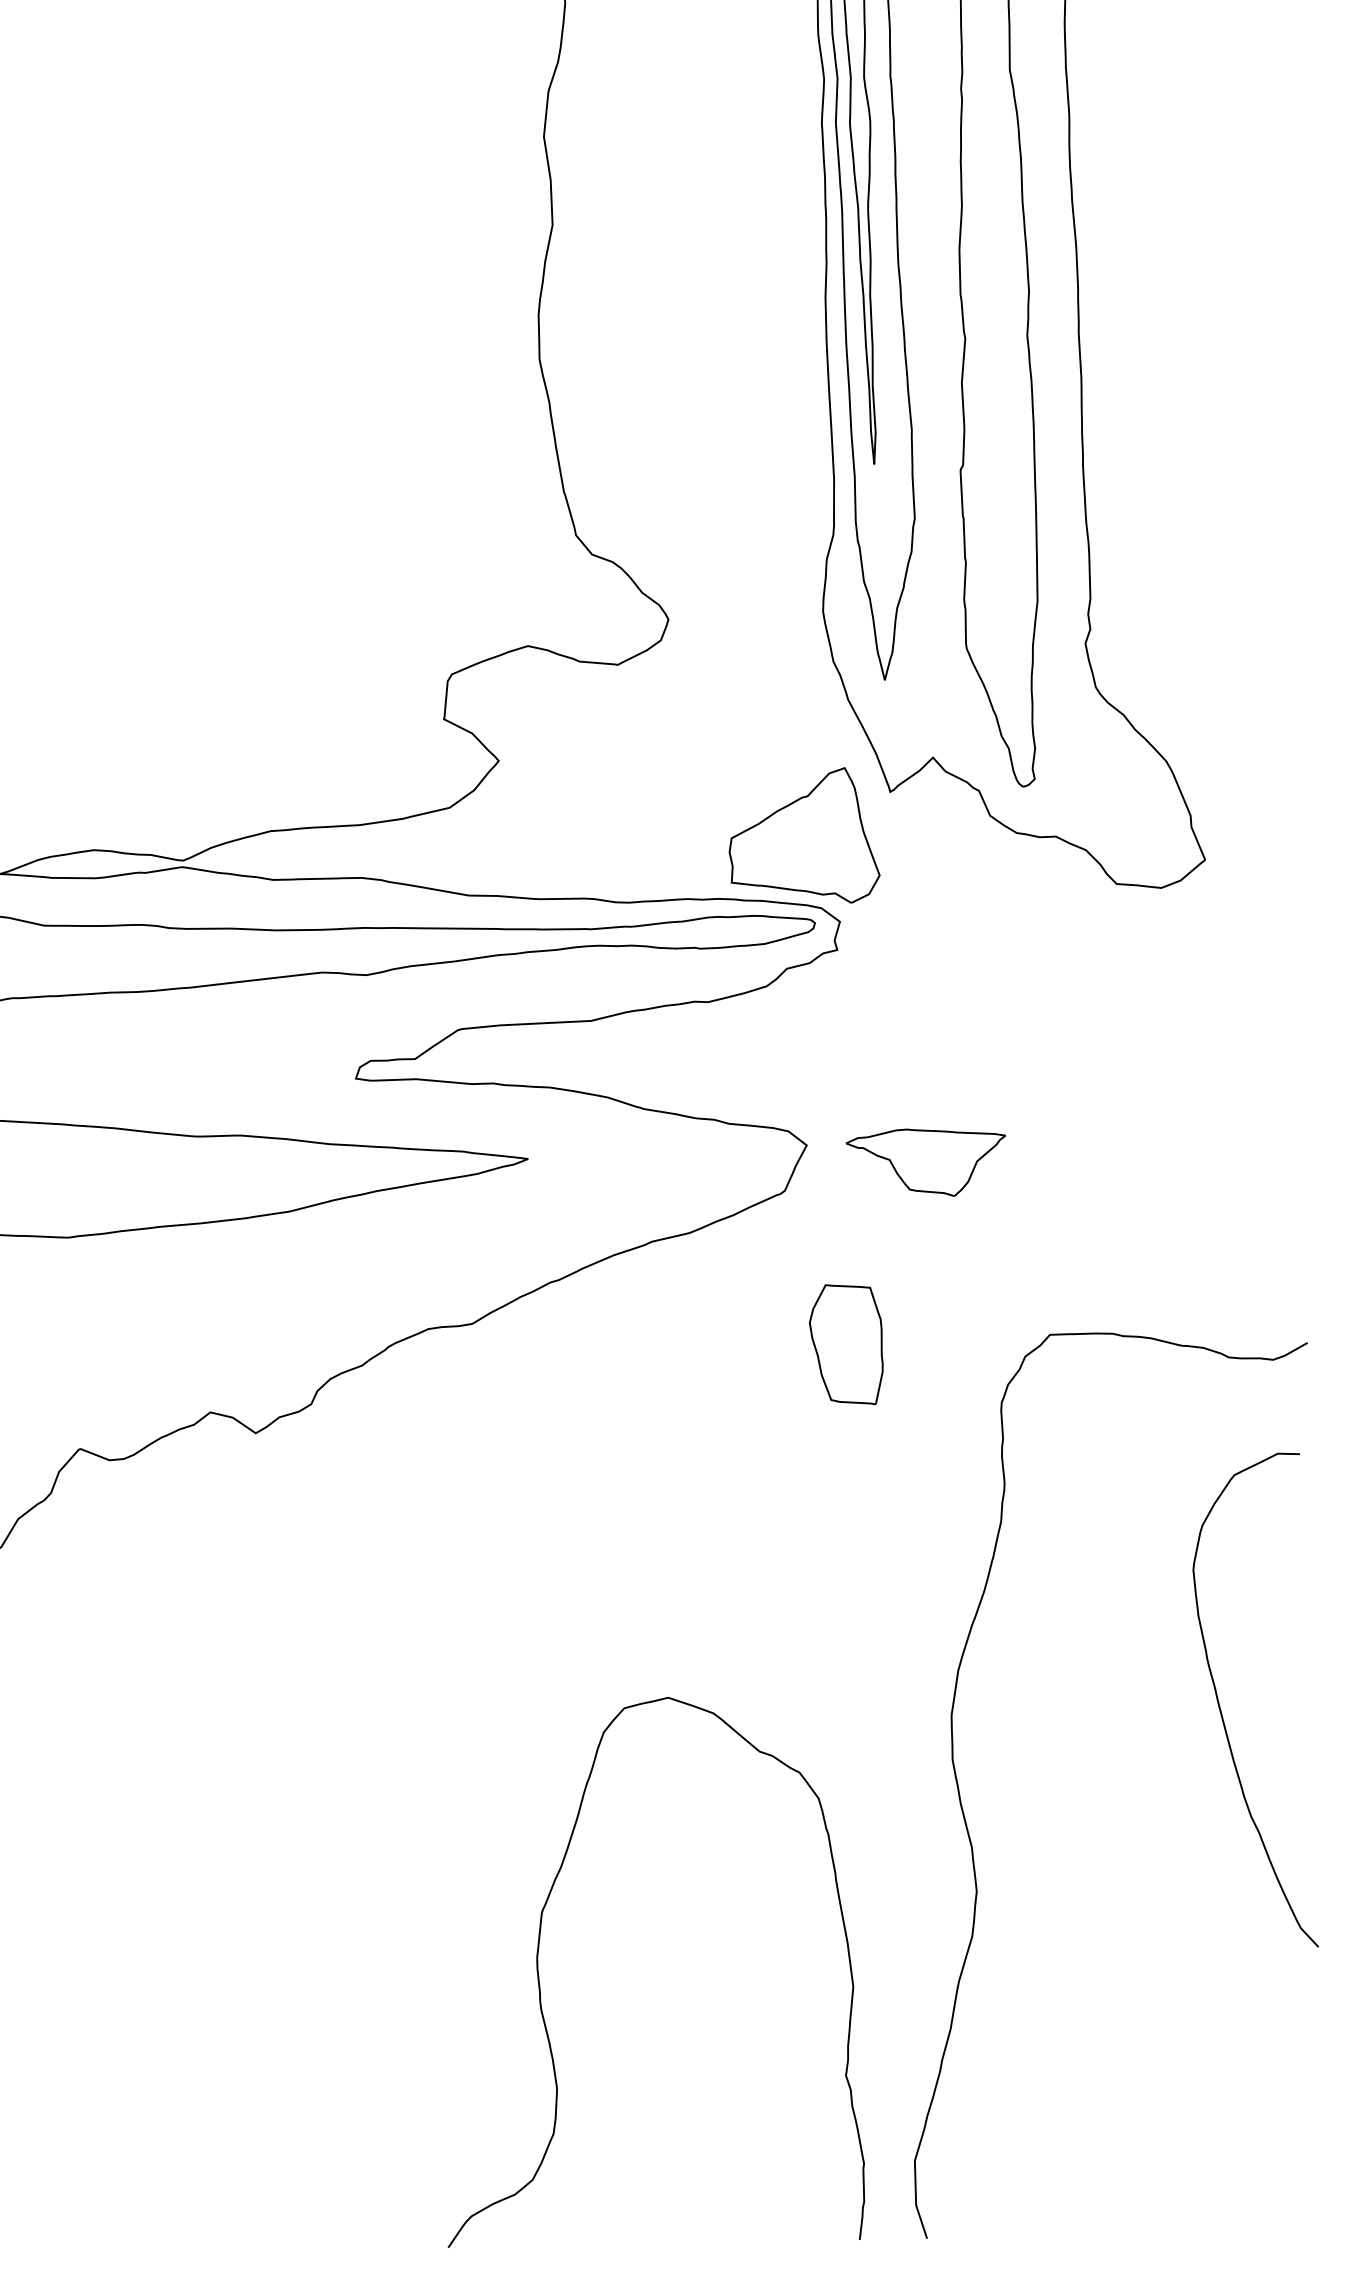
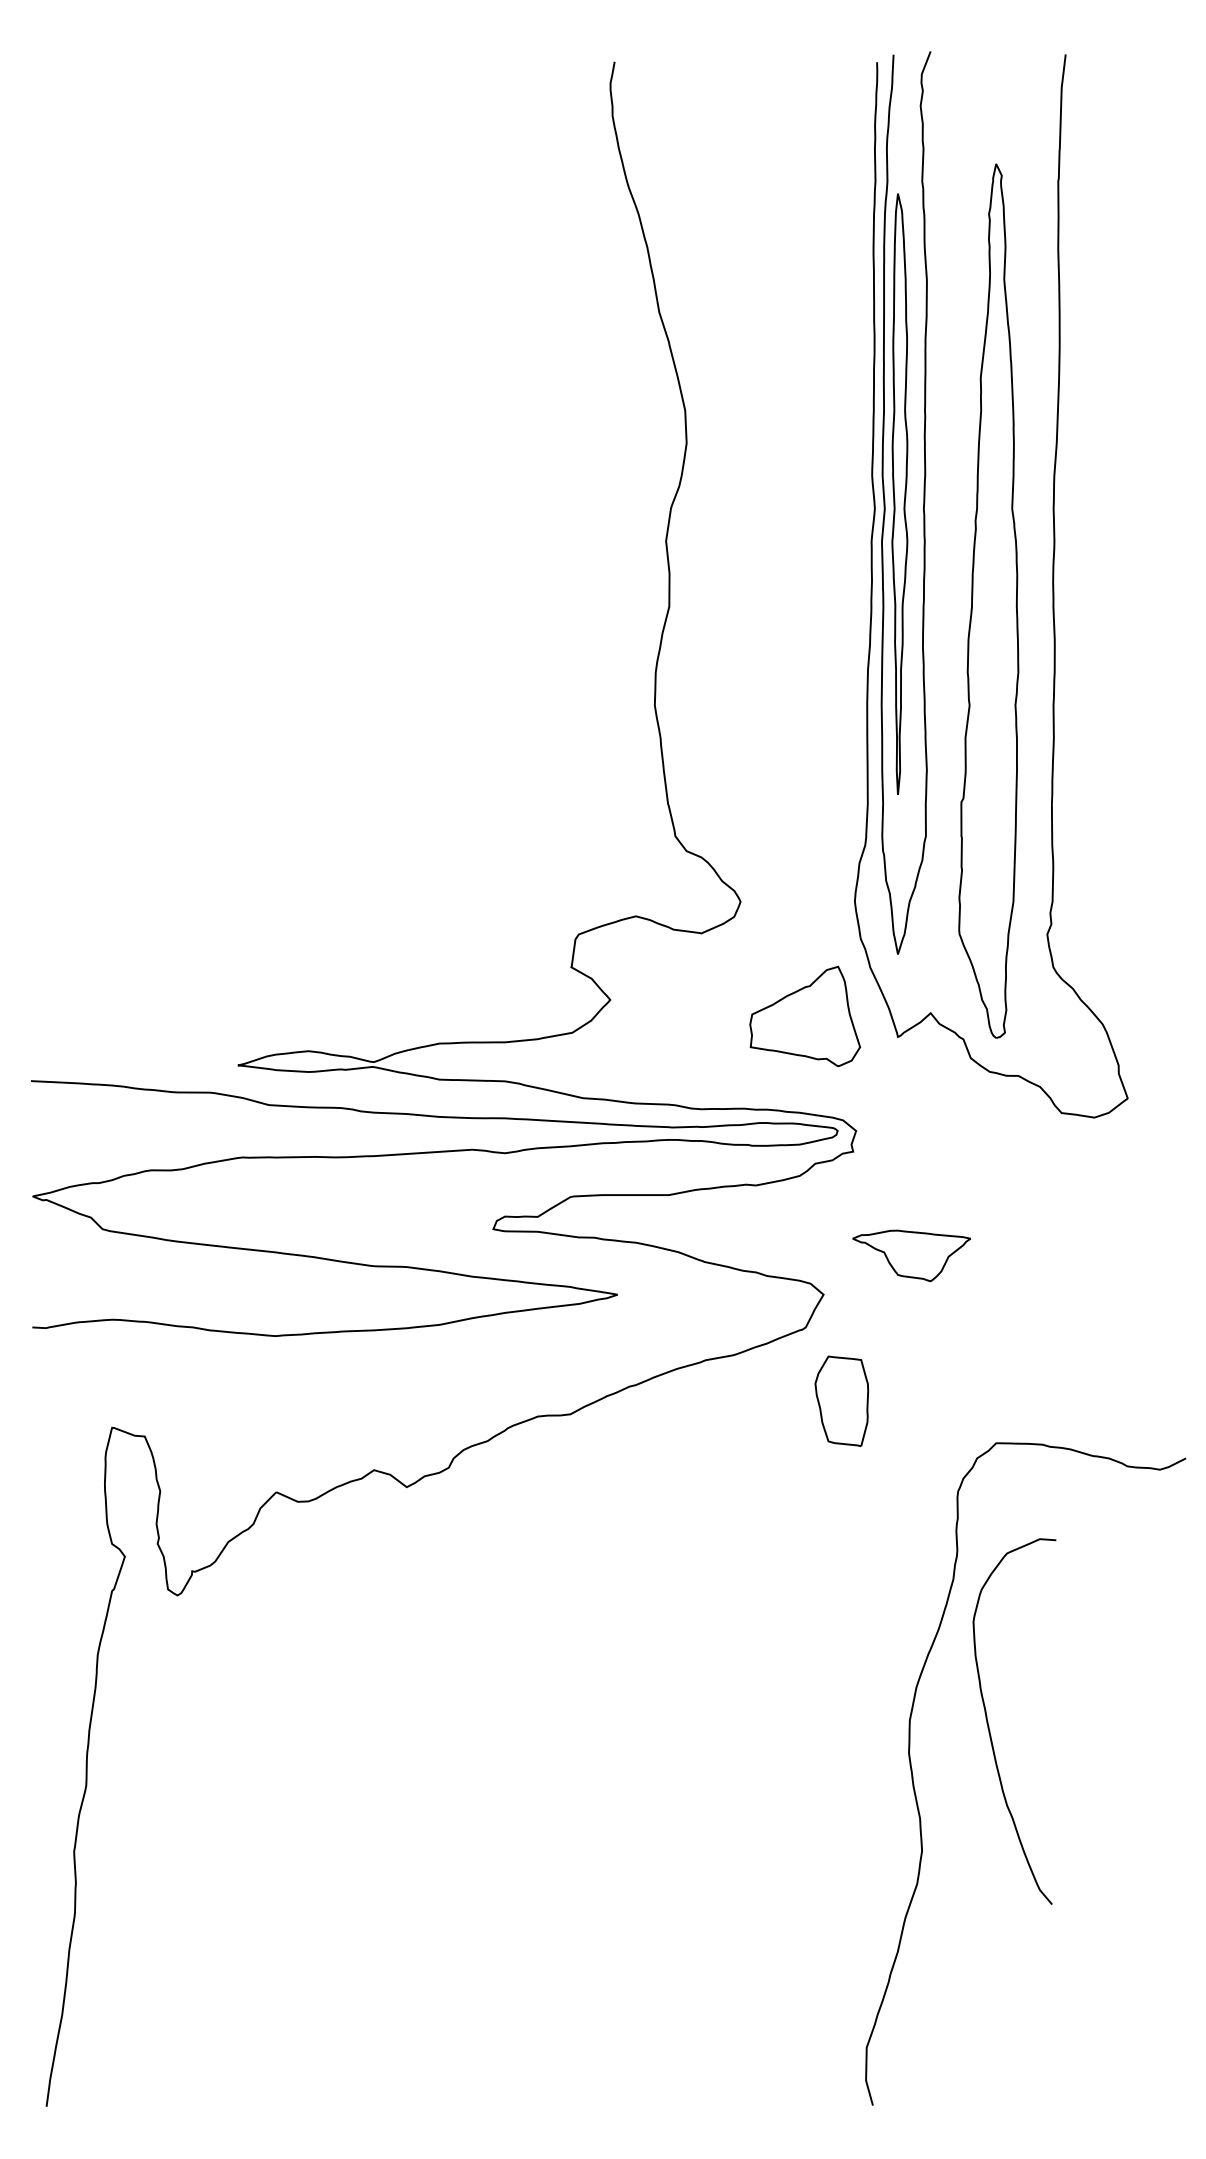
part: (802, 837) -> (804, 1016), moved
part: (926, 1162) -> (911, 1255), moved
part: (846, 1343) -> (841, 1400), moved
curve: (1221, 1710) -> (989, 1726), moved
curve: (541, 1991) -> (597, 1909), removed

